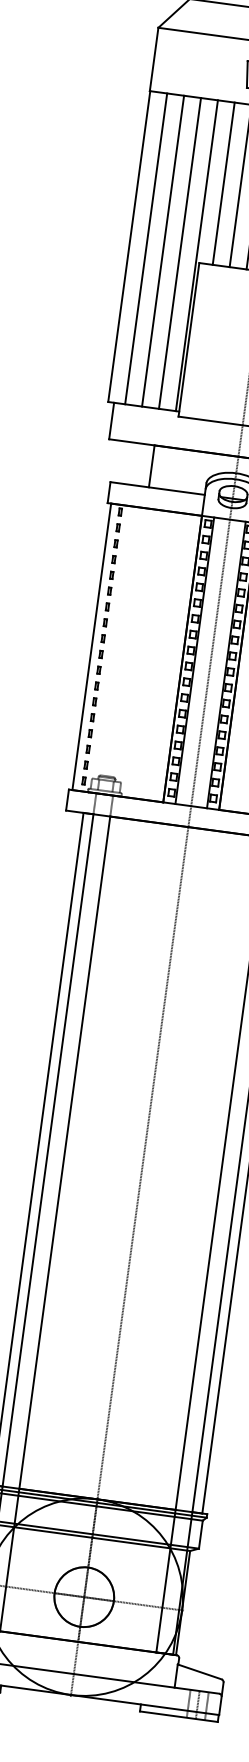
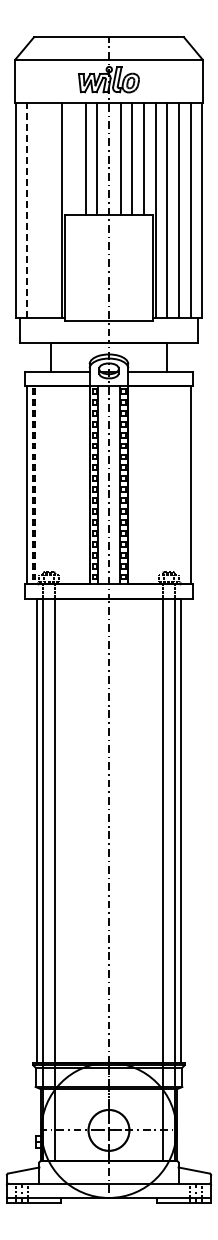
line: (222, 183) -> (73, 159), removed
line: (146, 248) -> (27, 210), solid -> dashed
line: (163, 251) -> (39, 210), removed
line: (179, 253) -> (50, 210), removed

